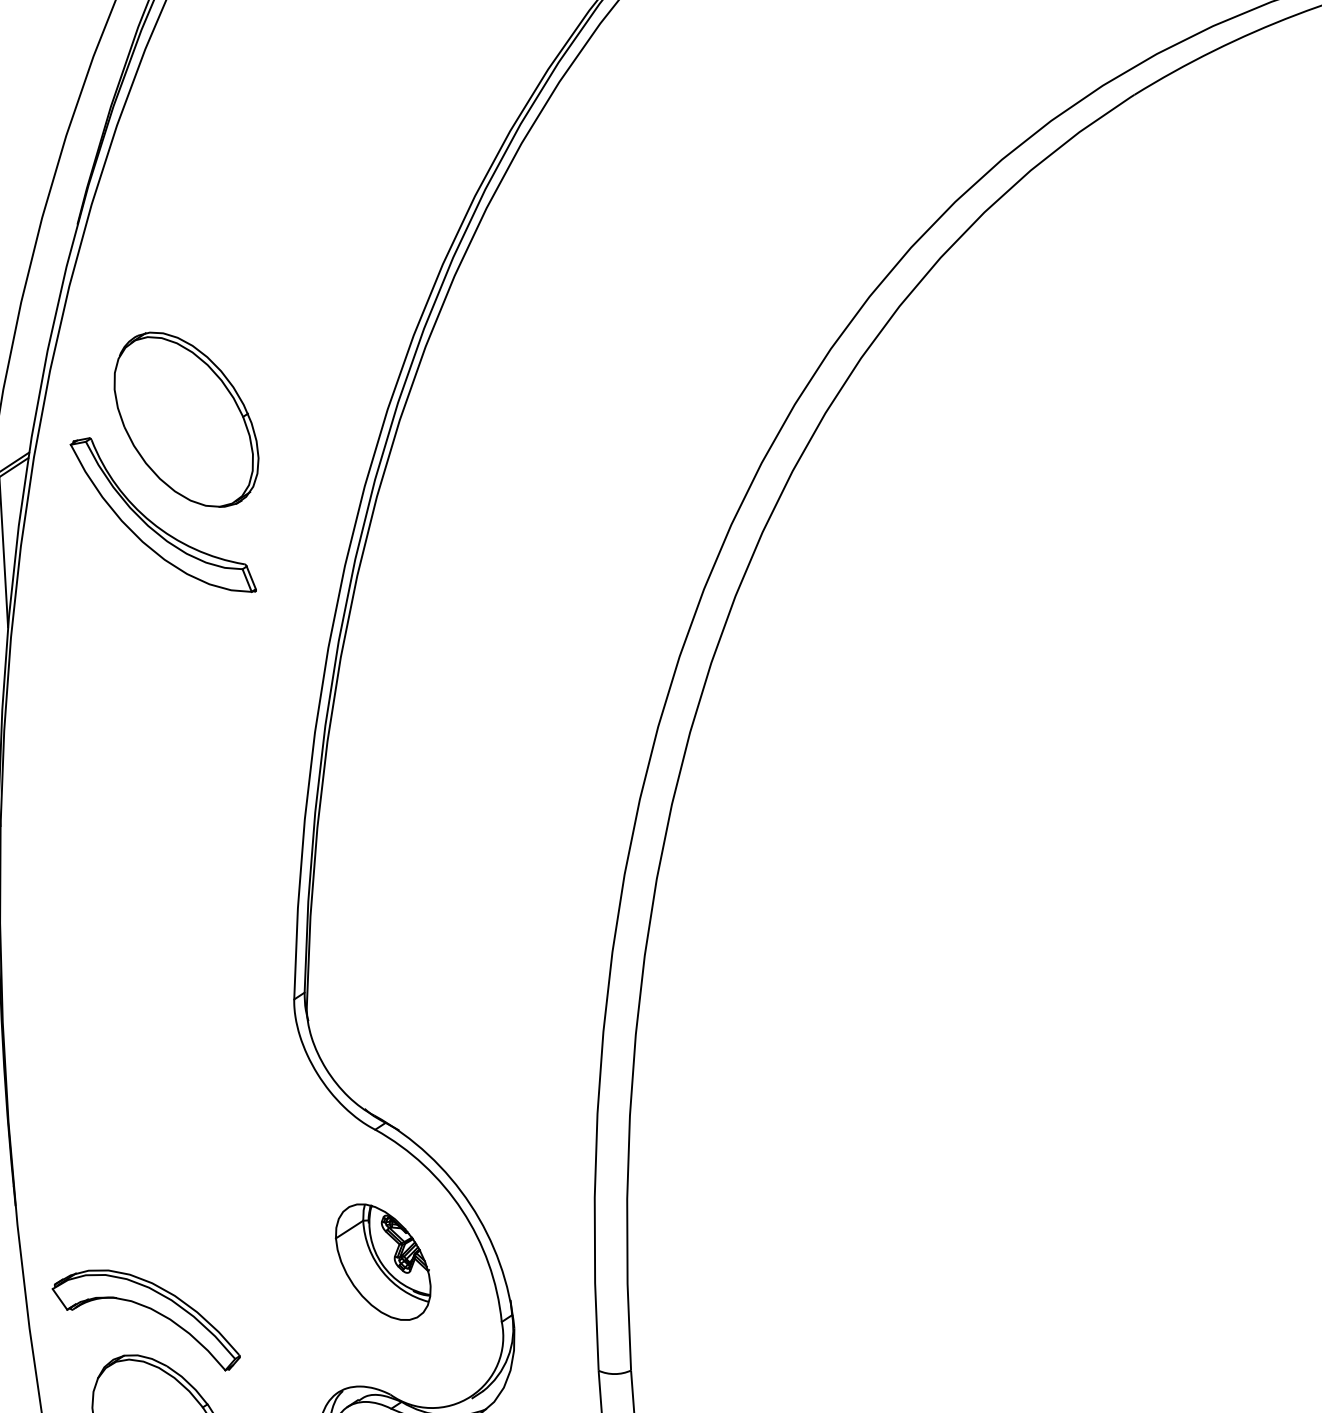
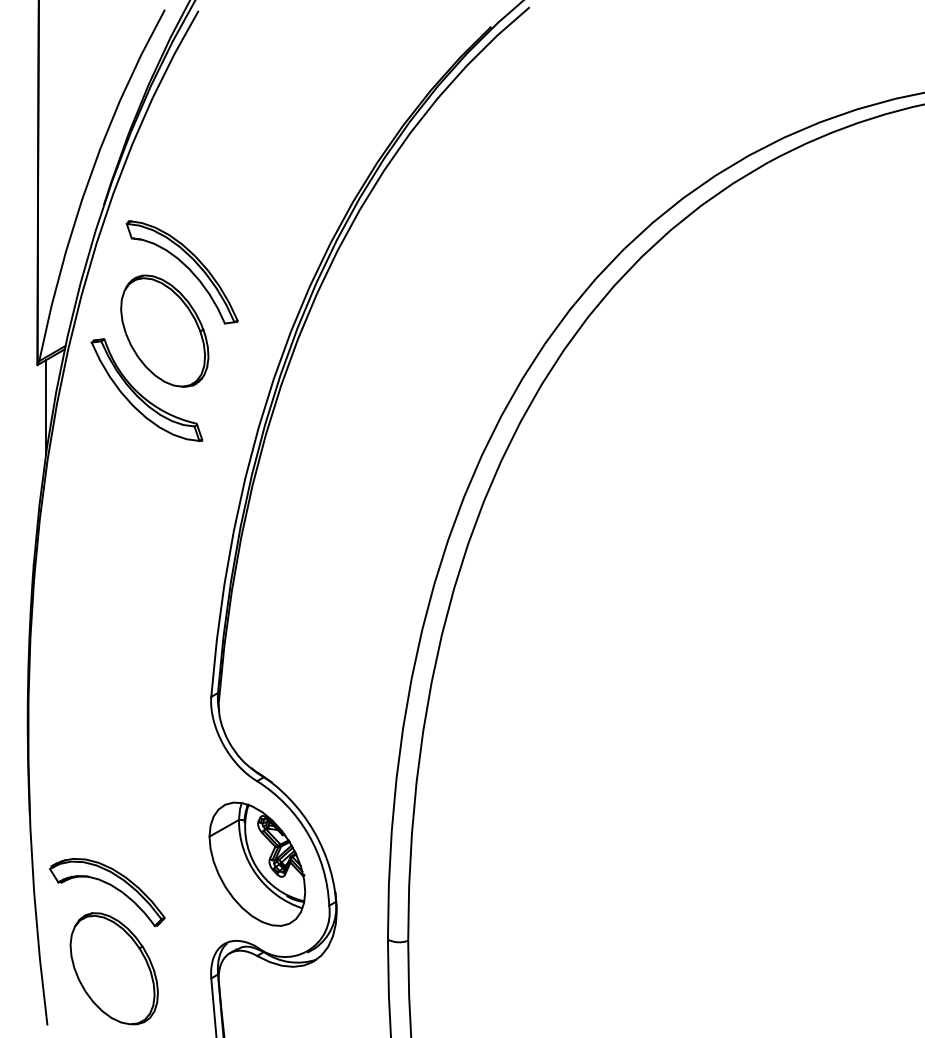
part: (215, 316) -> (186, 267), added
part: (383, 1261) -> (257, 863), size x1.67

